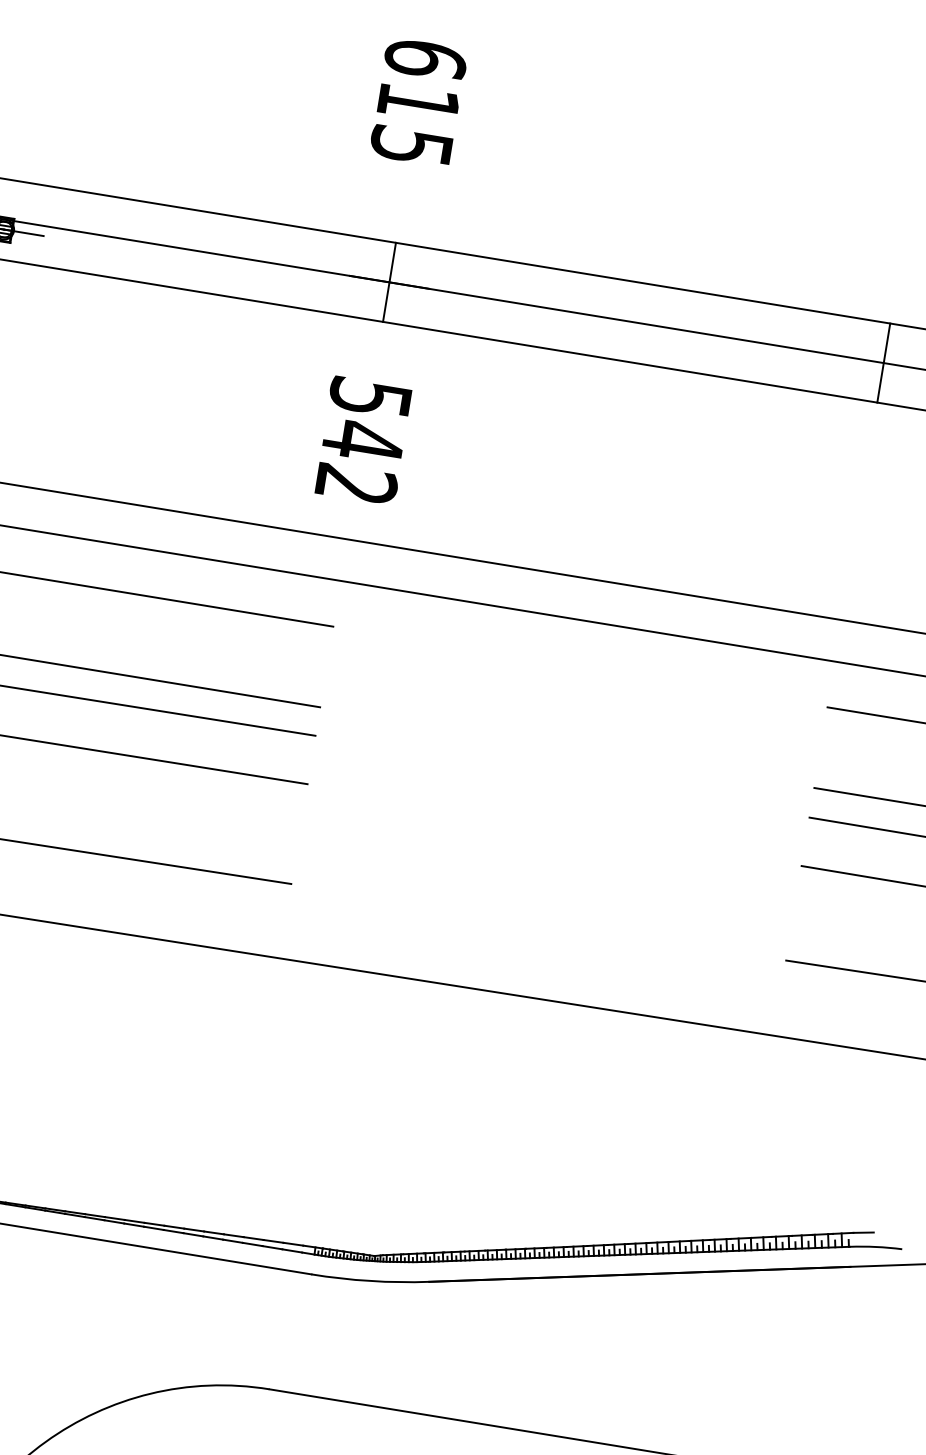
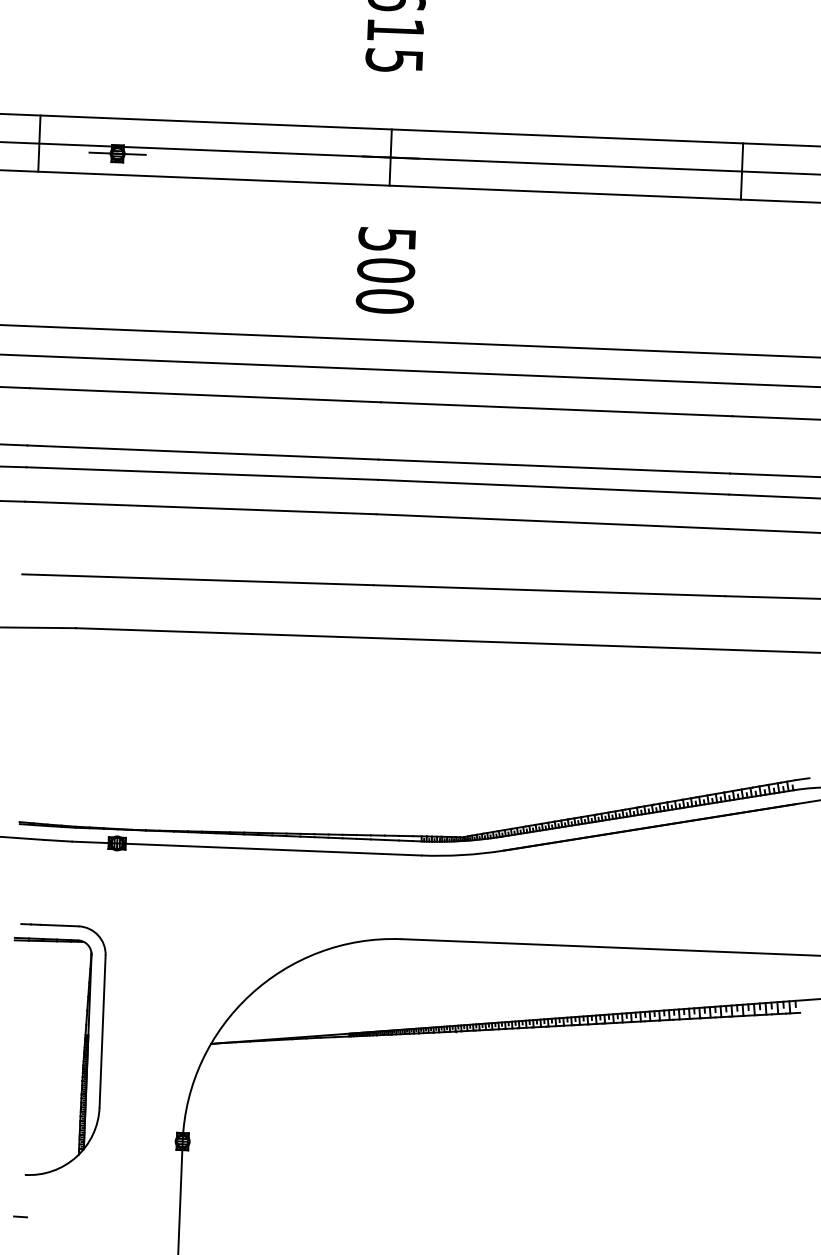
text: (359, 462) -> (385, 285), 542 -> 500
line: (580, 667) -> (556, 409), added
line: (567, 747) -> (554, 466), added
line: (562, 775) -> (553, 486), added
line: (553, 824) -> (551, 521), added
line: (538, 921) -> (549, 590), added

